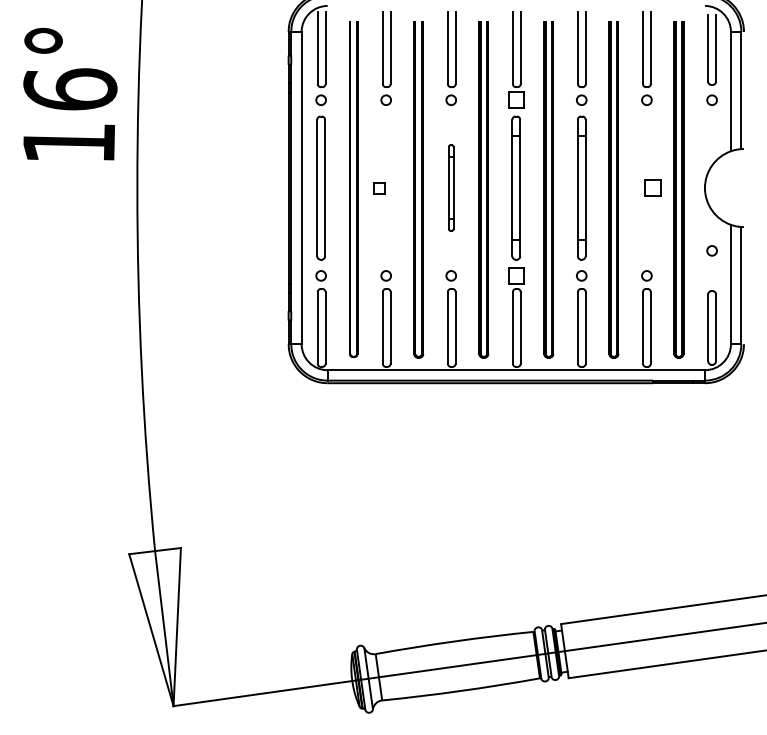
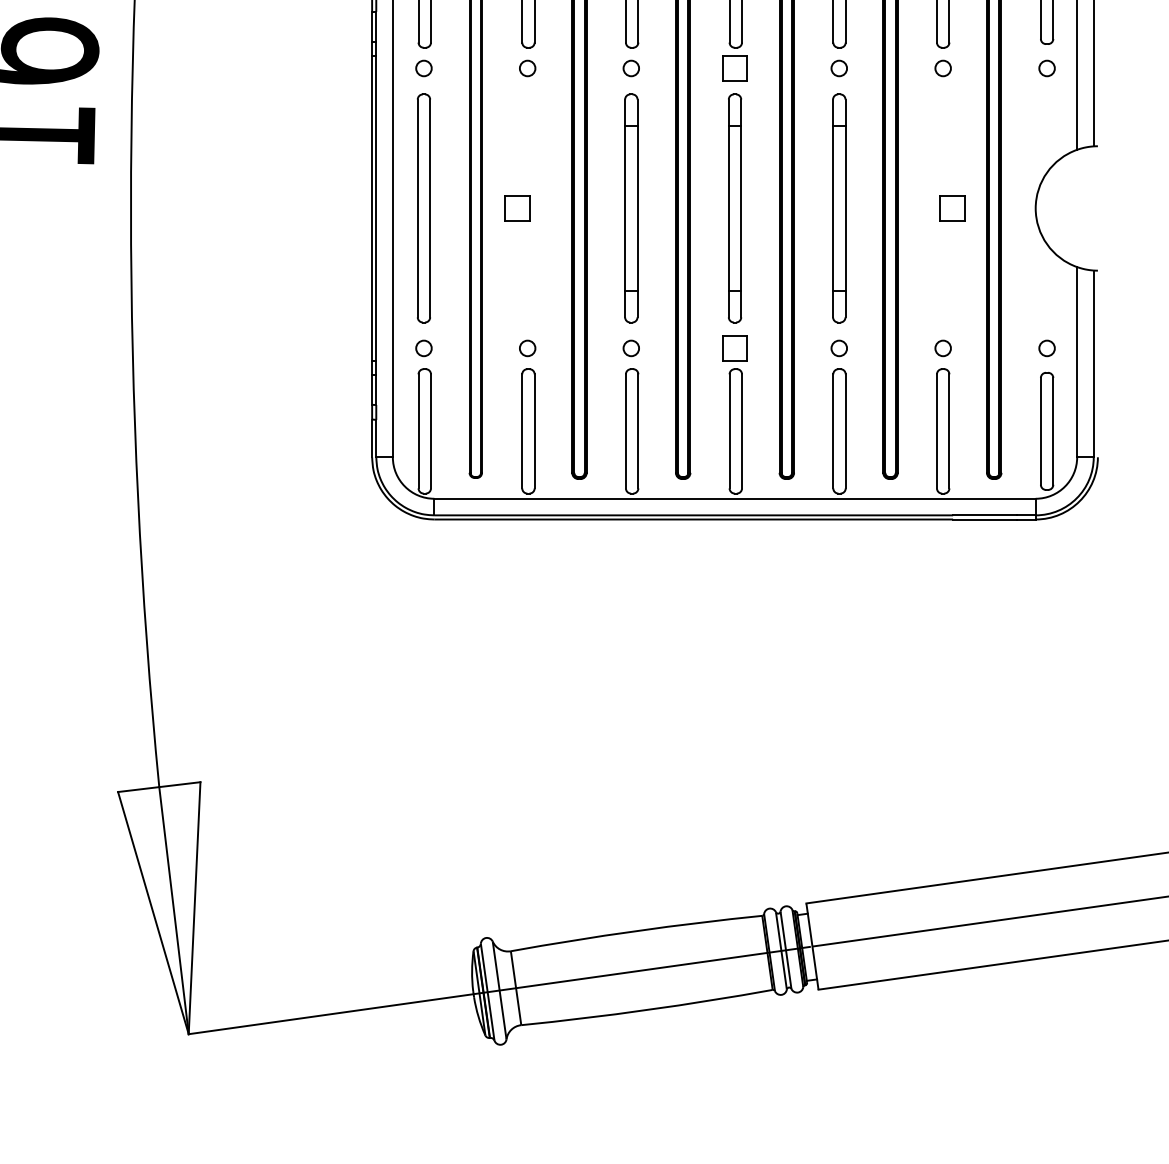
part: (379, 187) -> (516, 207), size x1.43
part: (450, 187) -> (630, 207), size x1.67
circle: (711, 250) -> (1046, 347), moved

